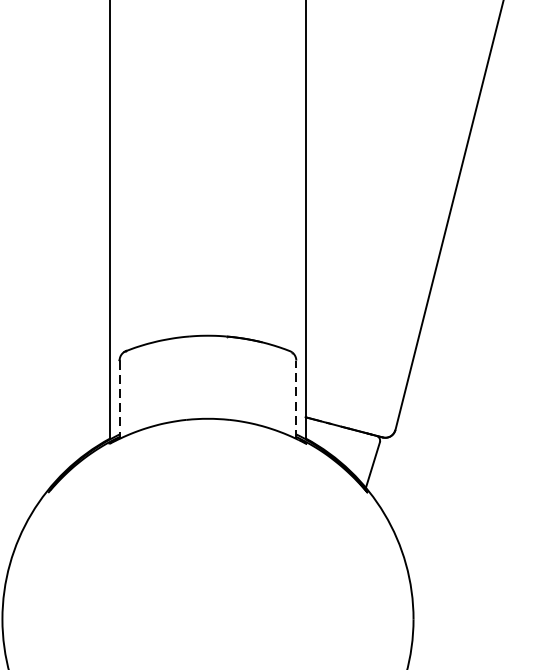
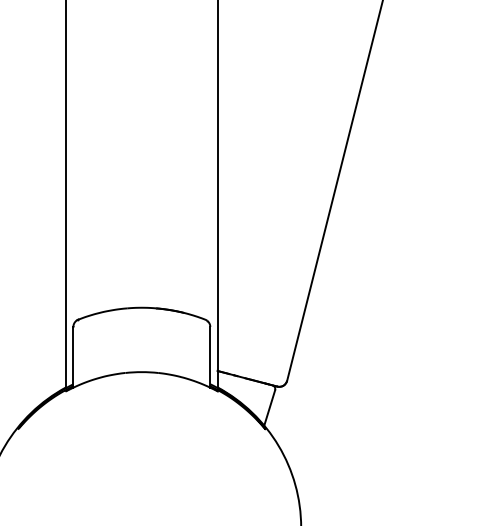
line: (296, 398) -> (210, 356), dashed -> solid
line: (119, 399) -> (73, 357), dashed -> solid

